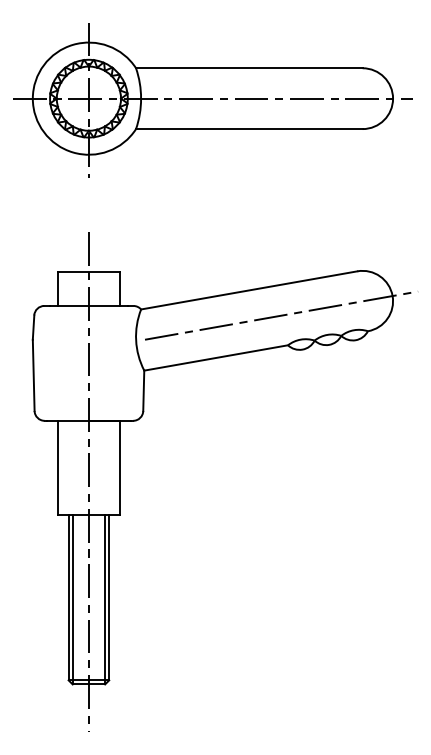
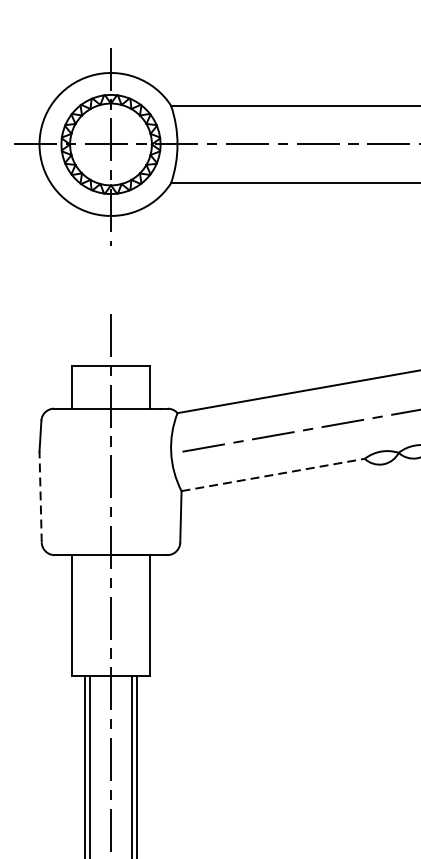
line: (216, 357) -> (273, 474), solid -> dashed
line: (33, 375) -> (40, 497), solid -> dashed

